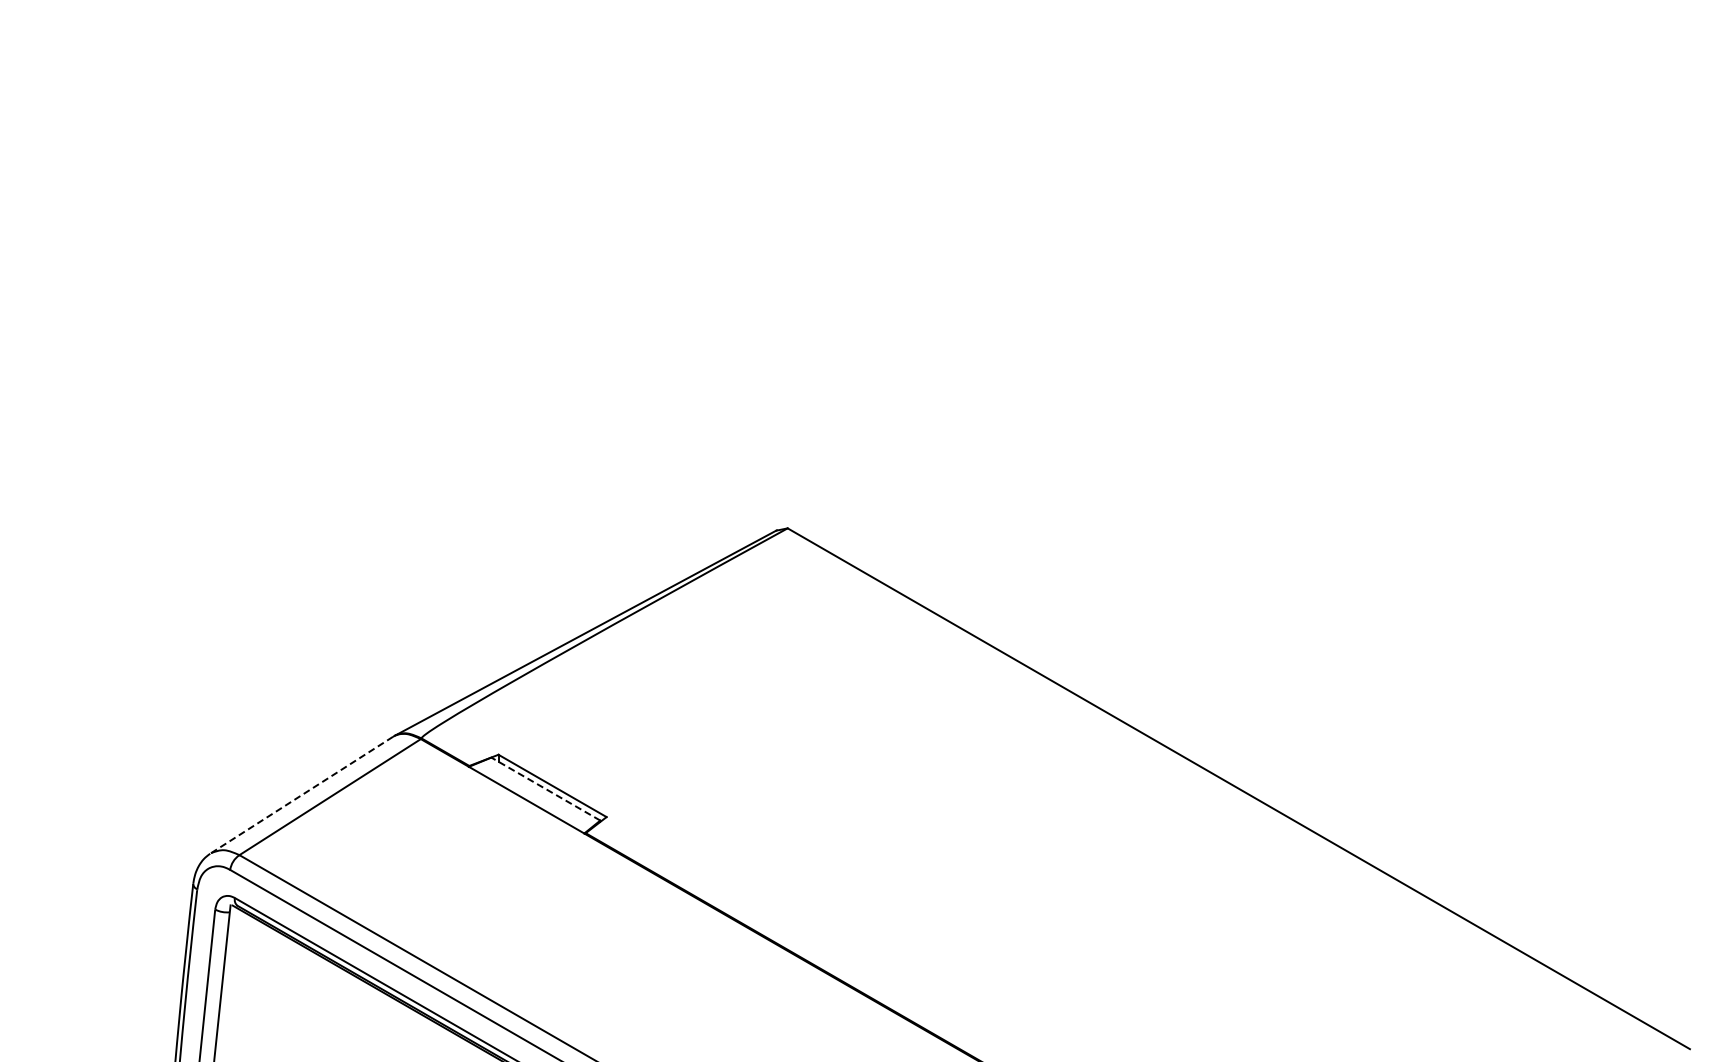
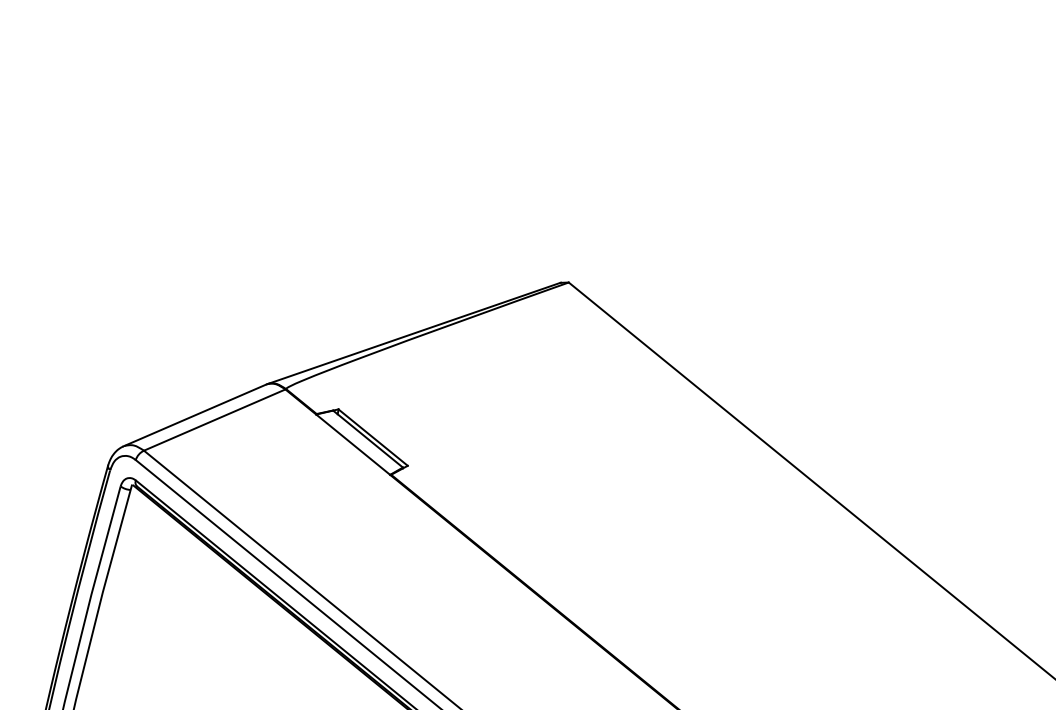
line: (545, 789) -> (367, 439), dashed -> solid
line: (301, 795) -> (194, 415), dashed -> solid

